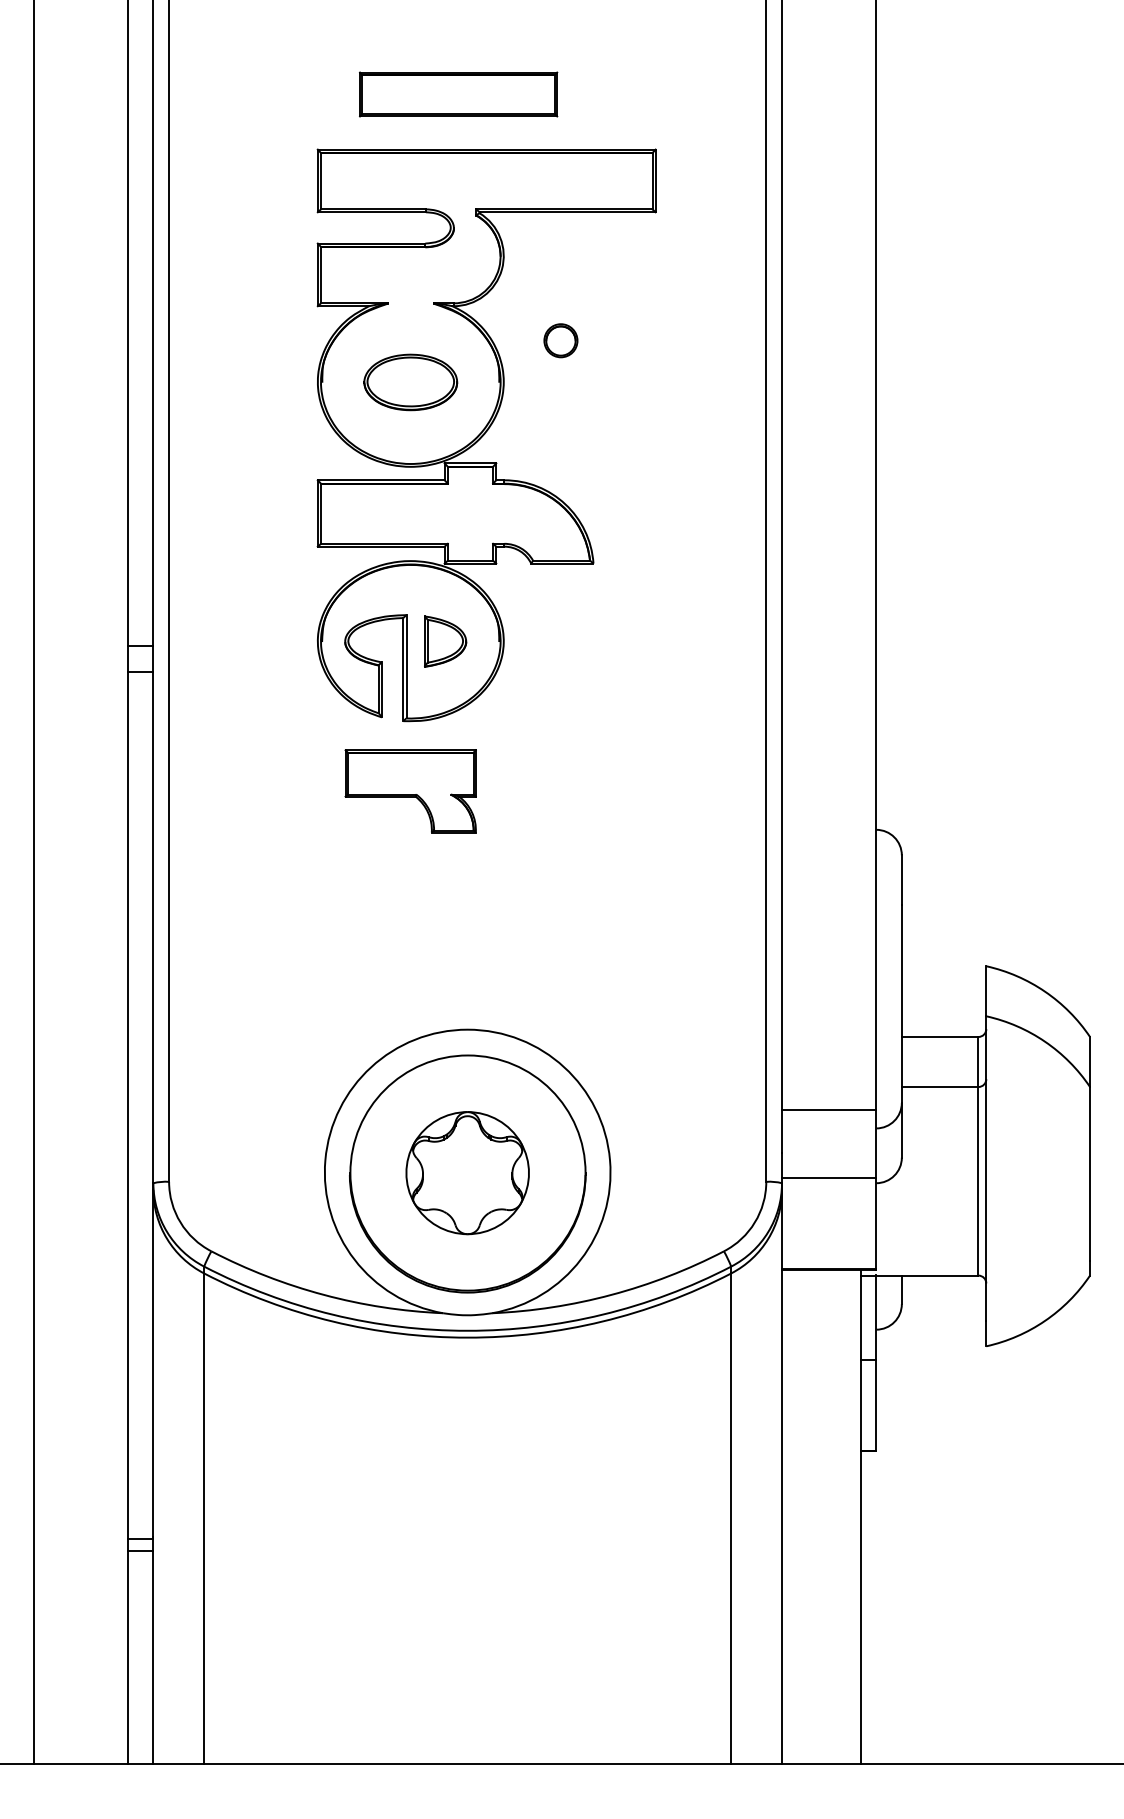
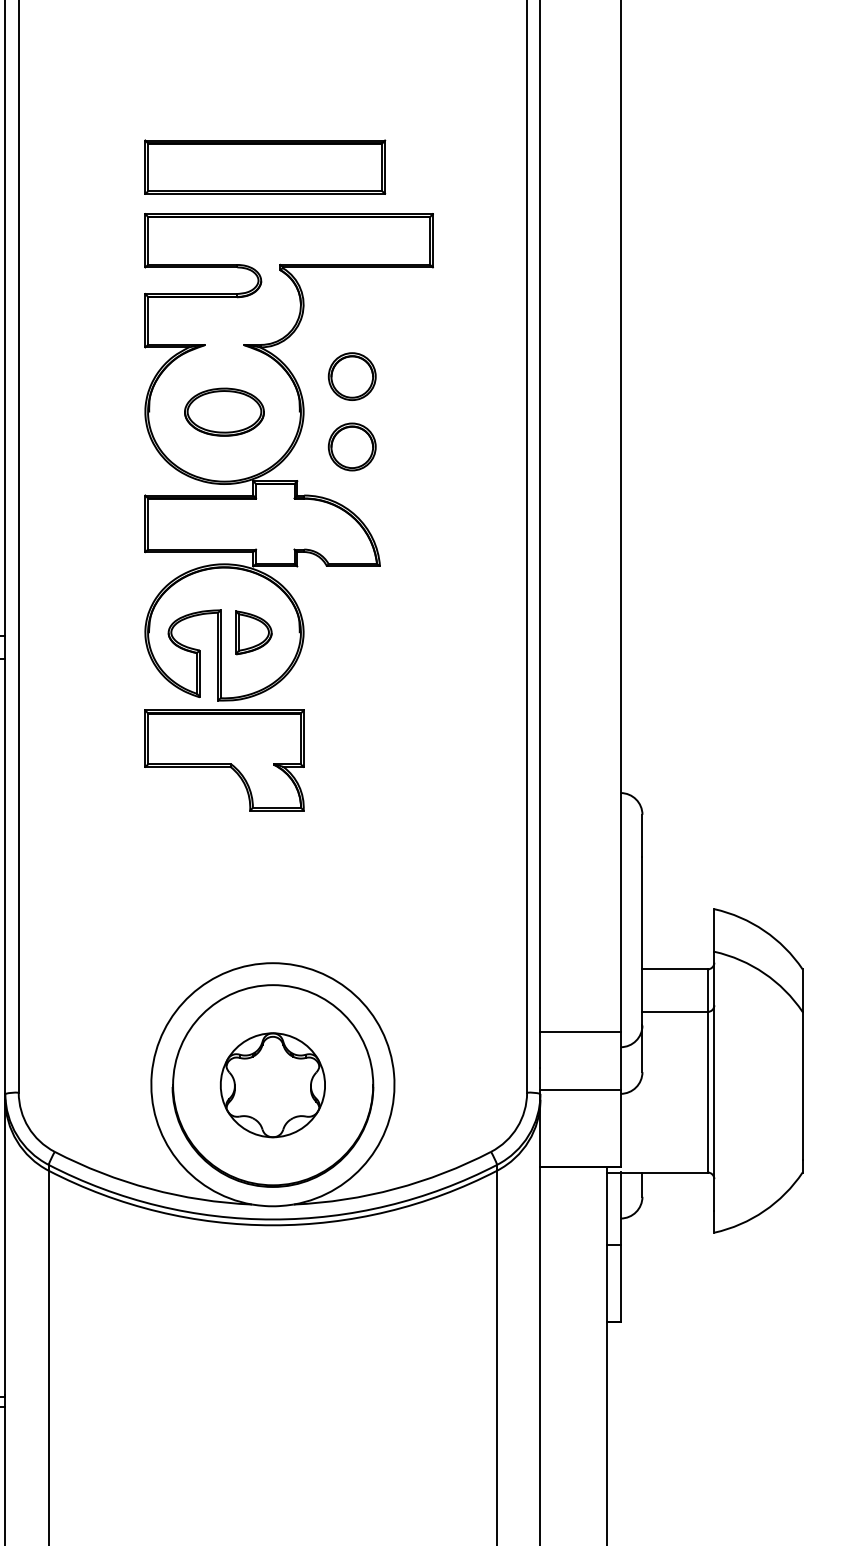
part: (458, 94) -> (265, 167), size x1.43
part: (560, 340) -> (351, 376), size x1.67
part: (560, 422) -> (351, 446), added
part: (410, 790) -> (224, 759), size x1.43

